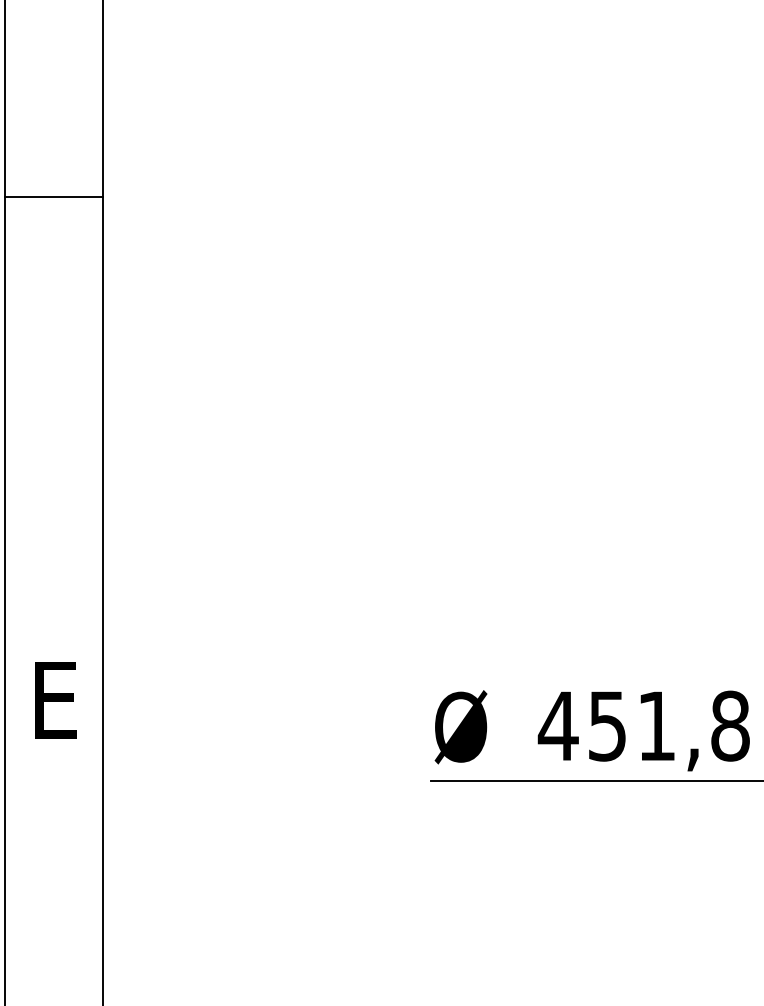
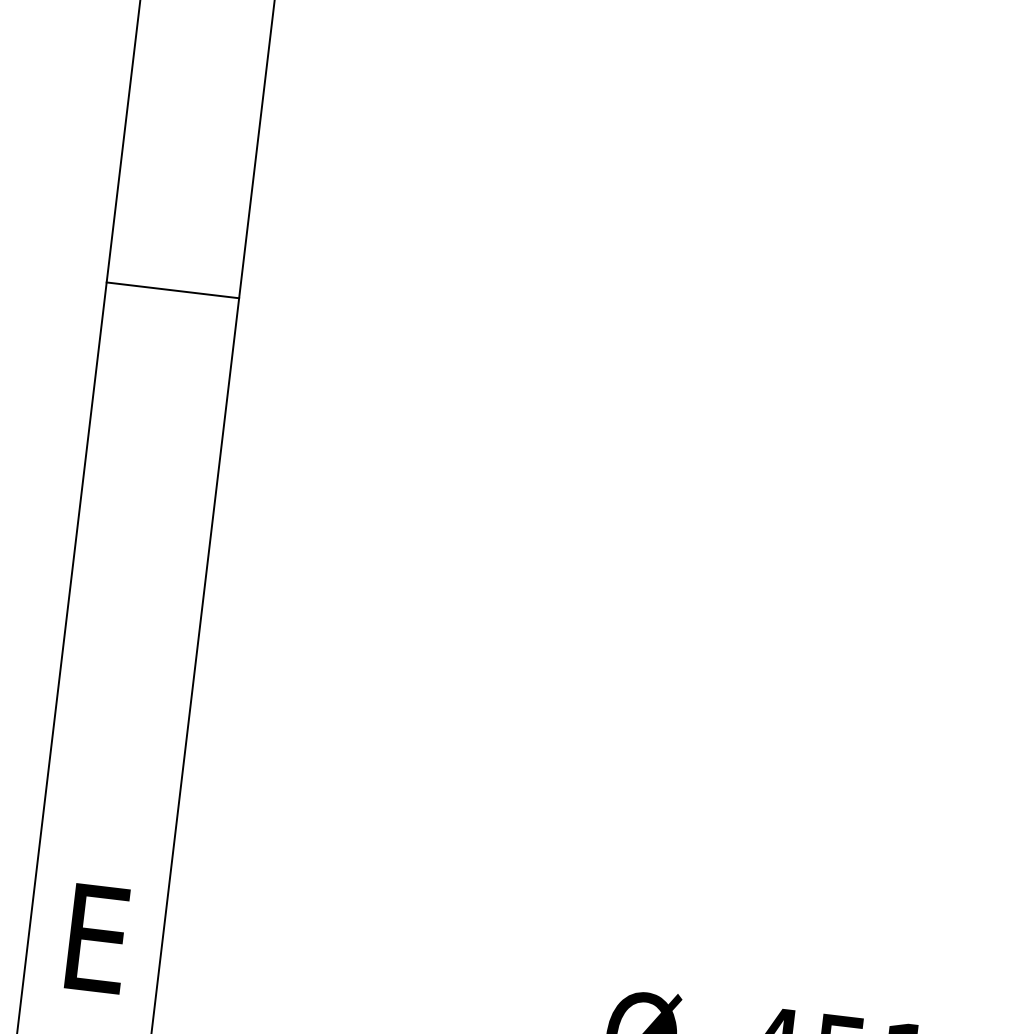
line: (54, 196) -> (173, 289), moved

